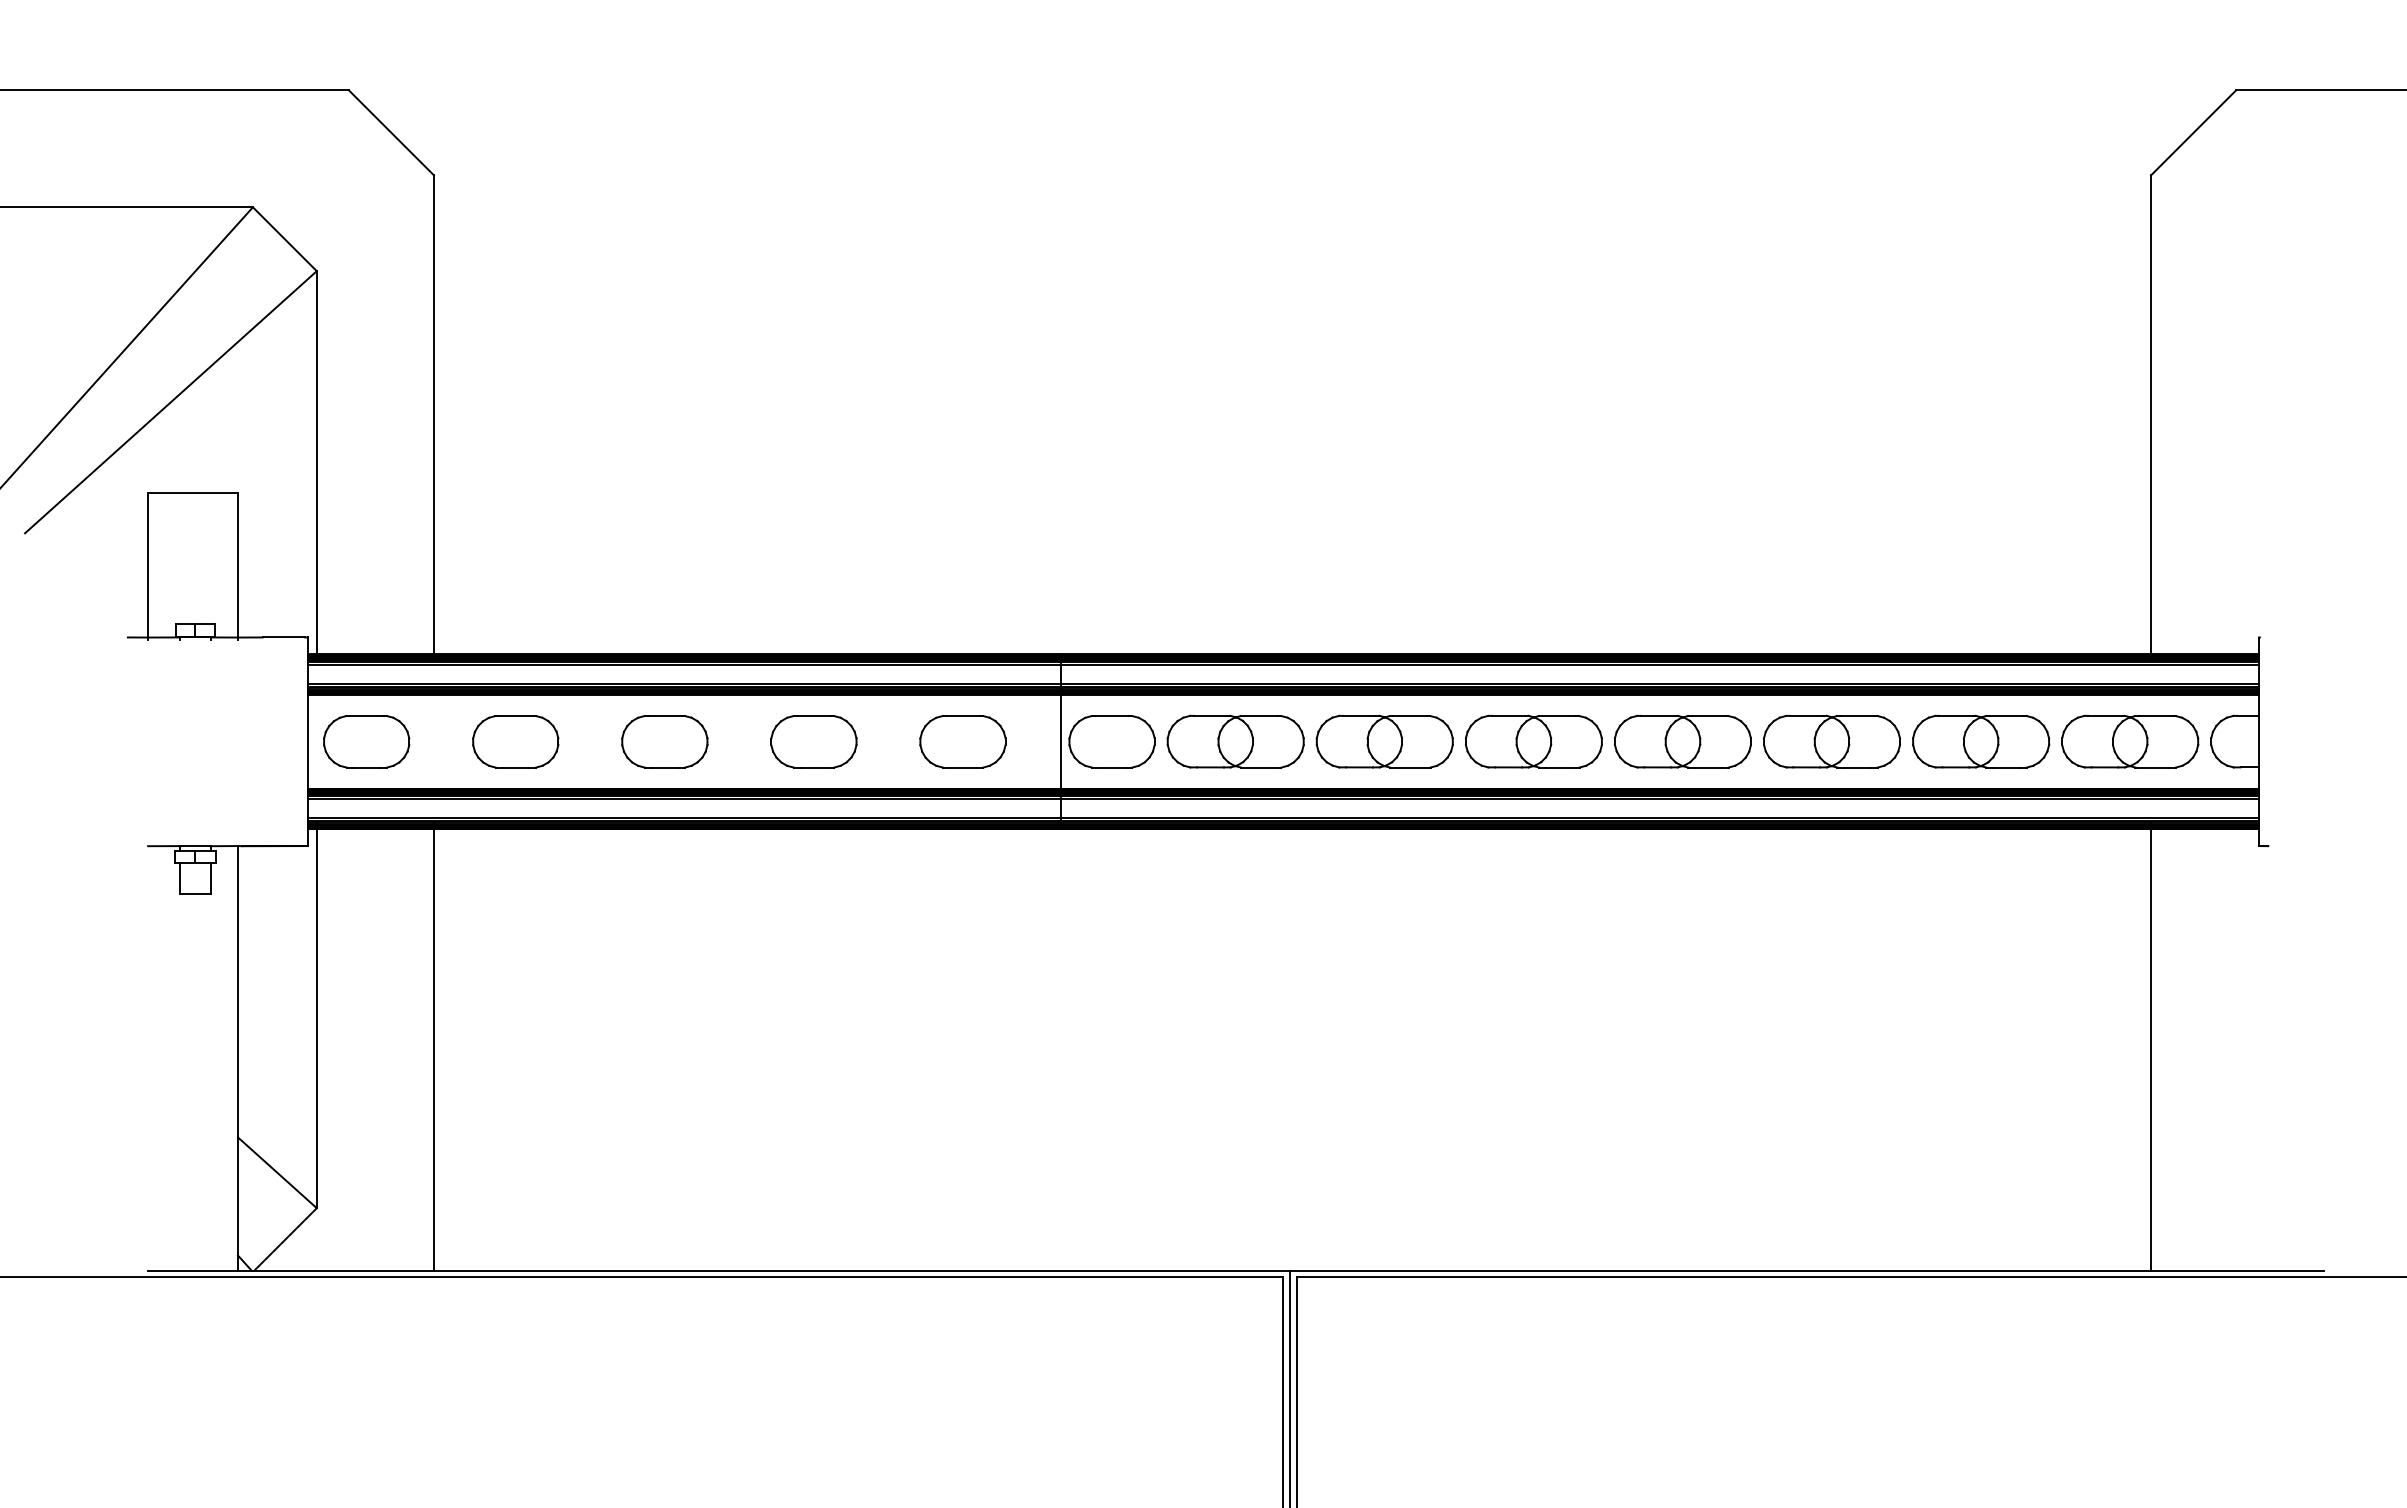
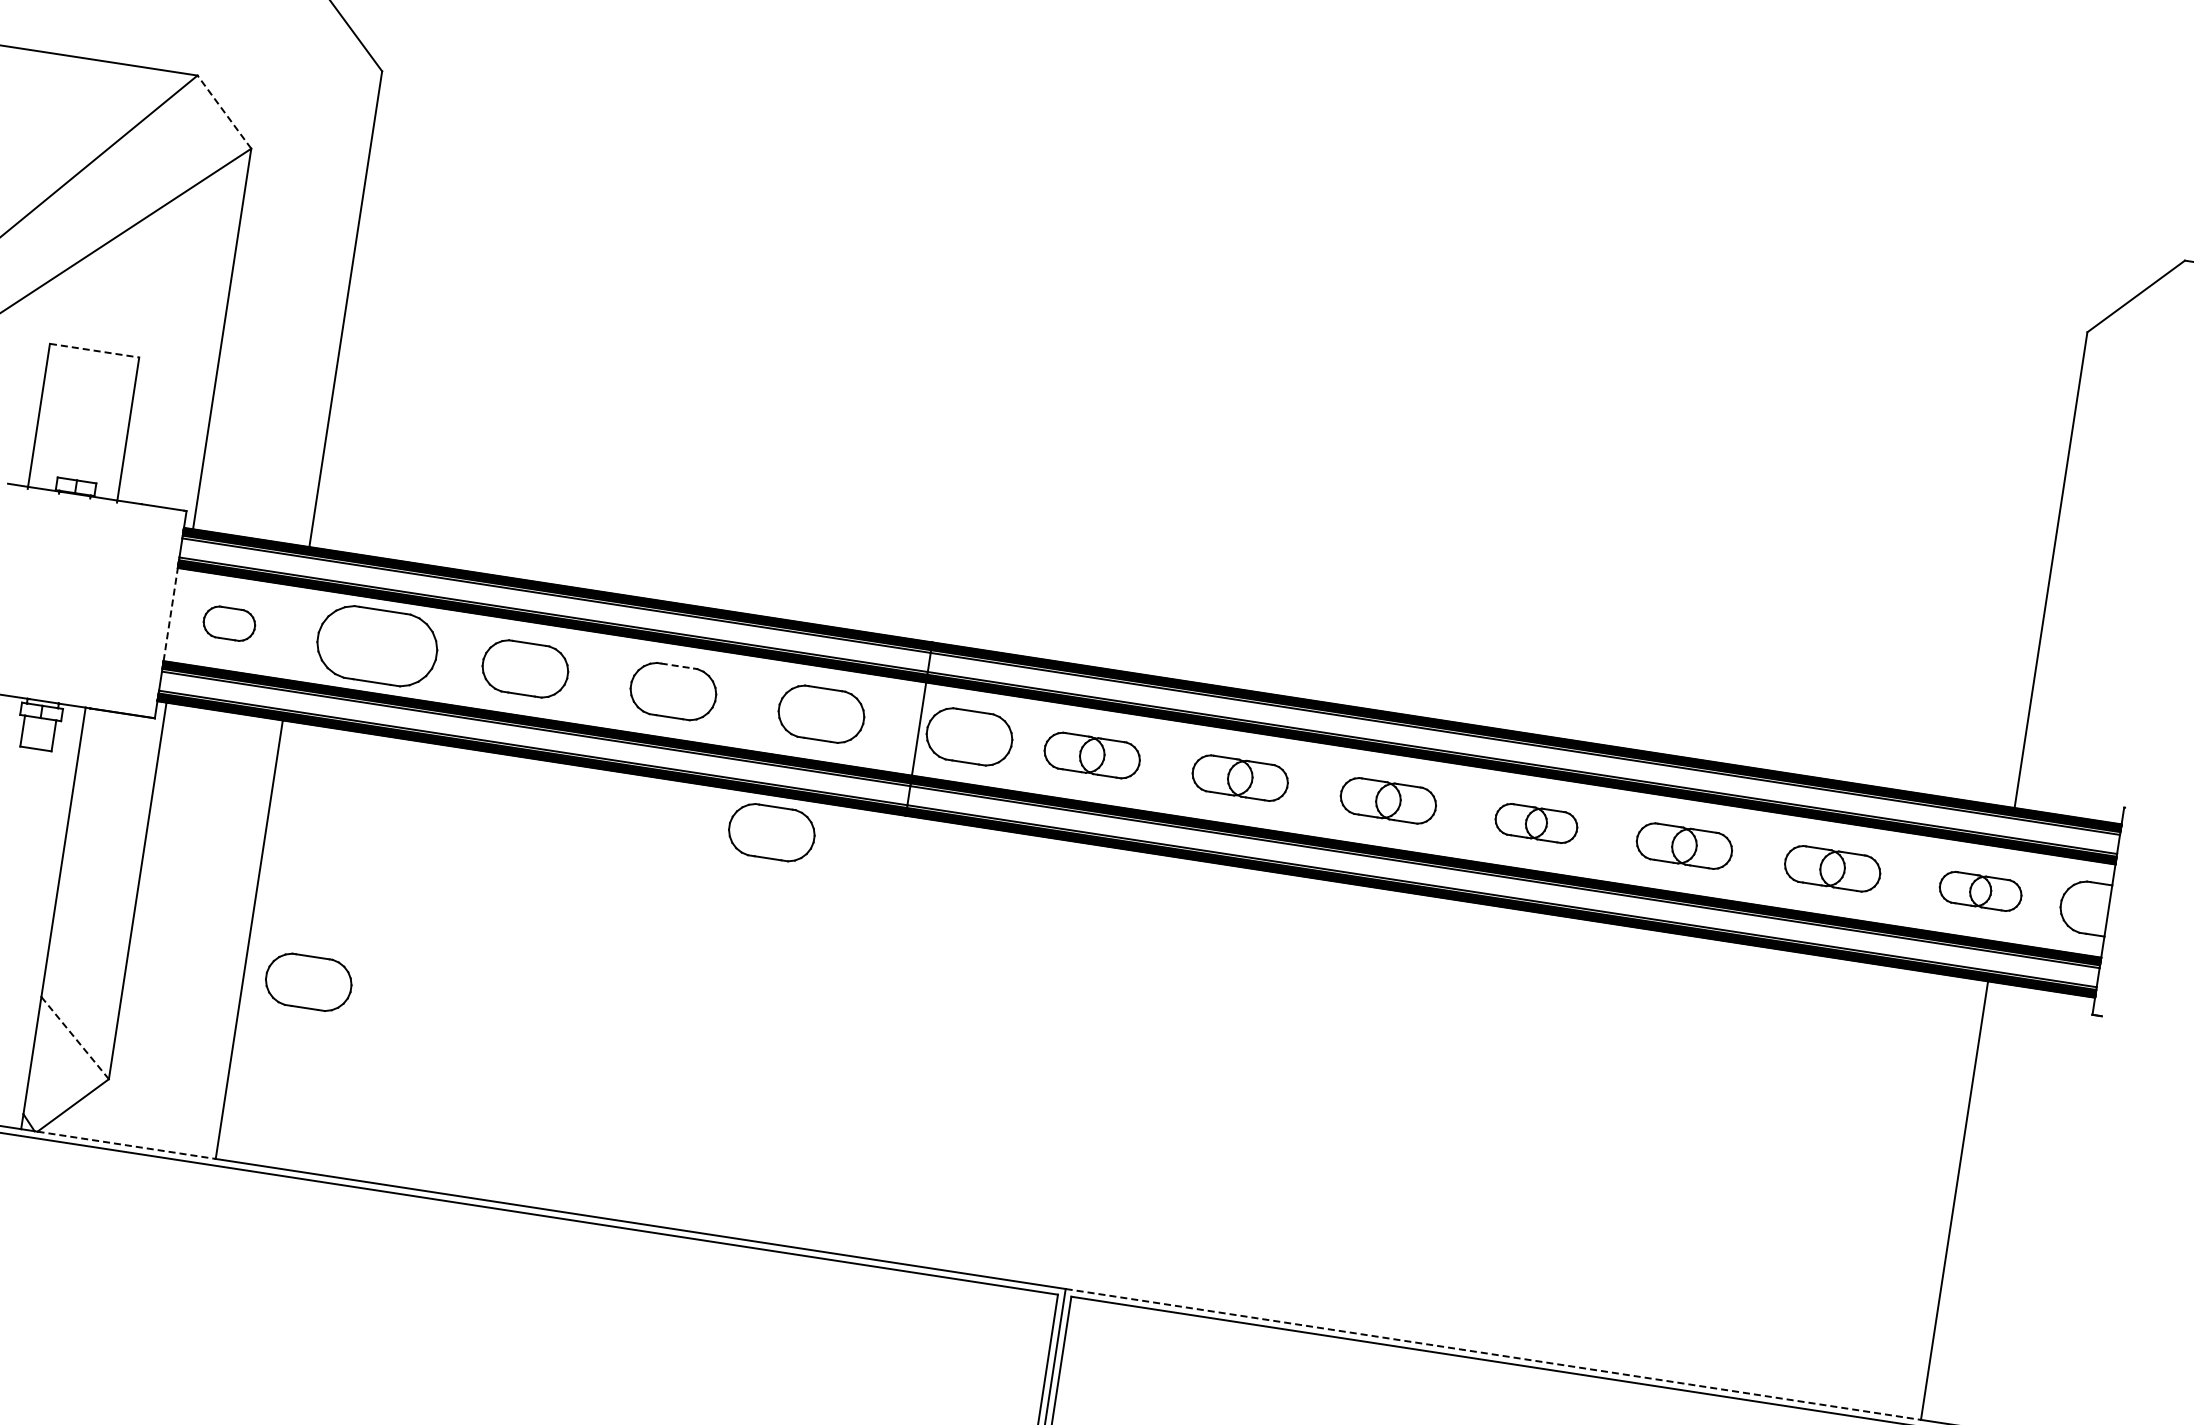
line: (284, 238) -> (224, 111), solid -> dashed
line: (193, 493) -> (95, 350), solid -> dashed
line: (814, 716) -> (677, 666), solid -> dashed
line: (307, 741) -> (170, 614), solid -> dashed
part: (366, 741) -> (229, 623), size x0.6
part: (515, 741) -> (377, 645), size x1.4
part: (1235, 741) -> (1092, 755), size x0.7
part: (1384, 741) -> (1240, 778), size x0.7
part: (1533, 741) -> (1388, 800), size x0.7
part: (1682, 741) -> (1536, 823), size x0.6
part: (1831, 741) -> (1683, 845), size x0.7
part: (1981, 741) -> (1832, 868), size x0.7
part: (2130, 741) -> (1980, 891), size x0.6
part: (931, 865) -> (771, 832), added
part: (498, 1082) -> (308, 982), added
line: (277, 1172) -> (75, 1037), solid -> dashed
line: (344, 1270) -> (126, 1145), solid -> dashed
line: (1720, 1270) -> (1493, 1354), solid -> dashed

